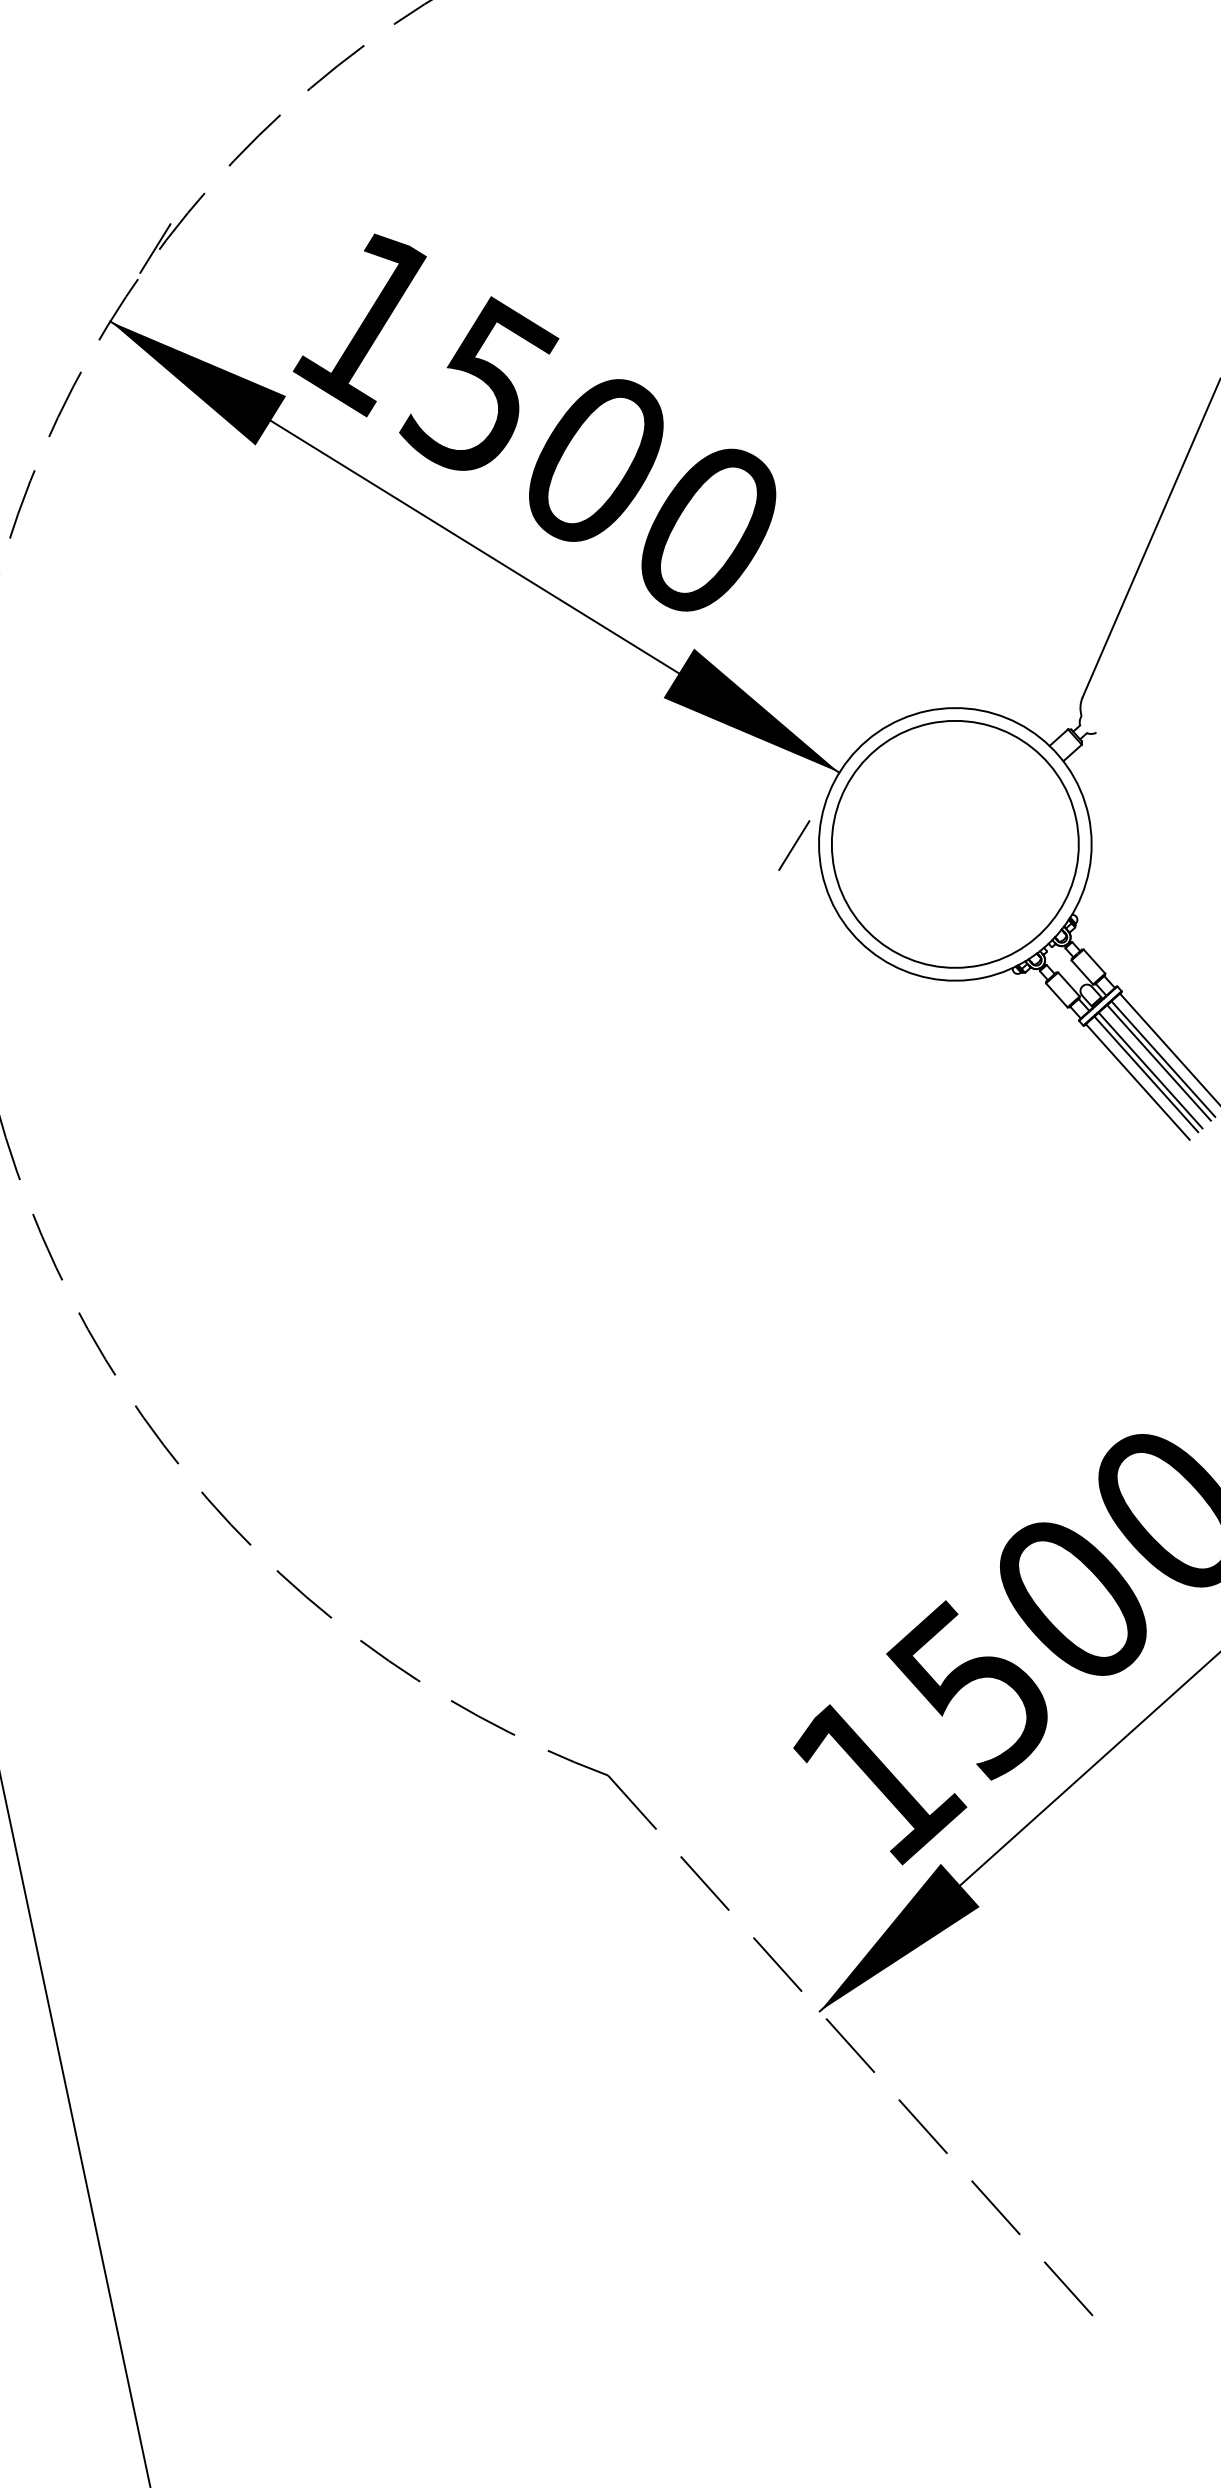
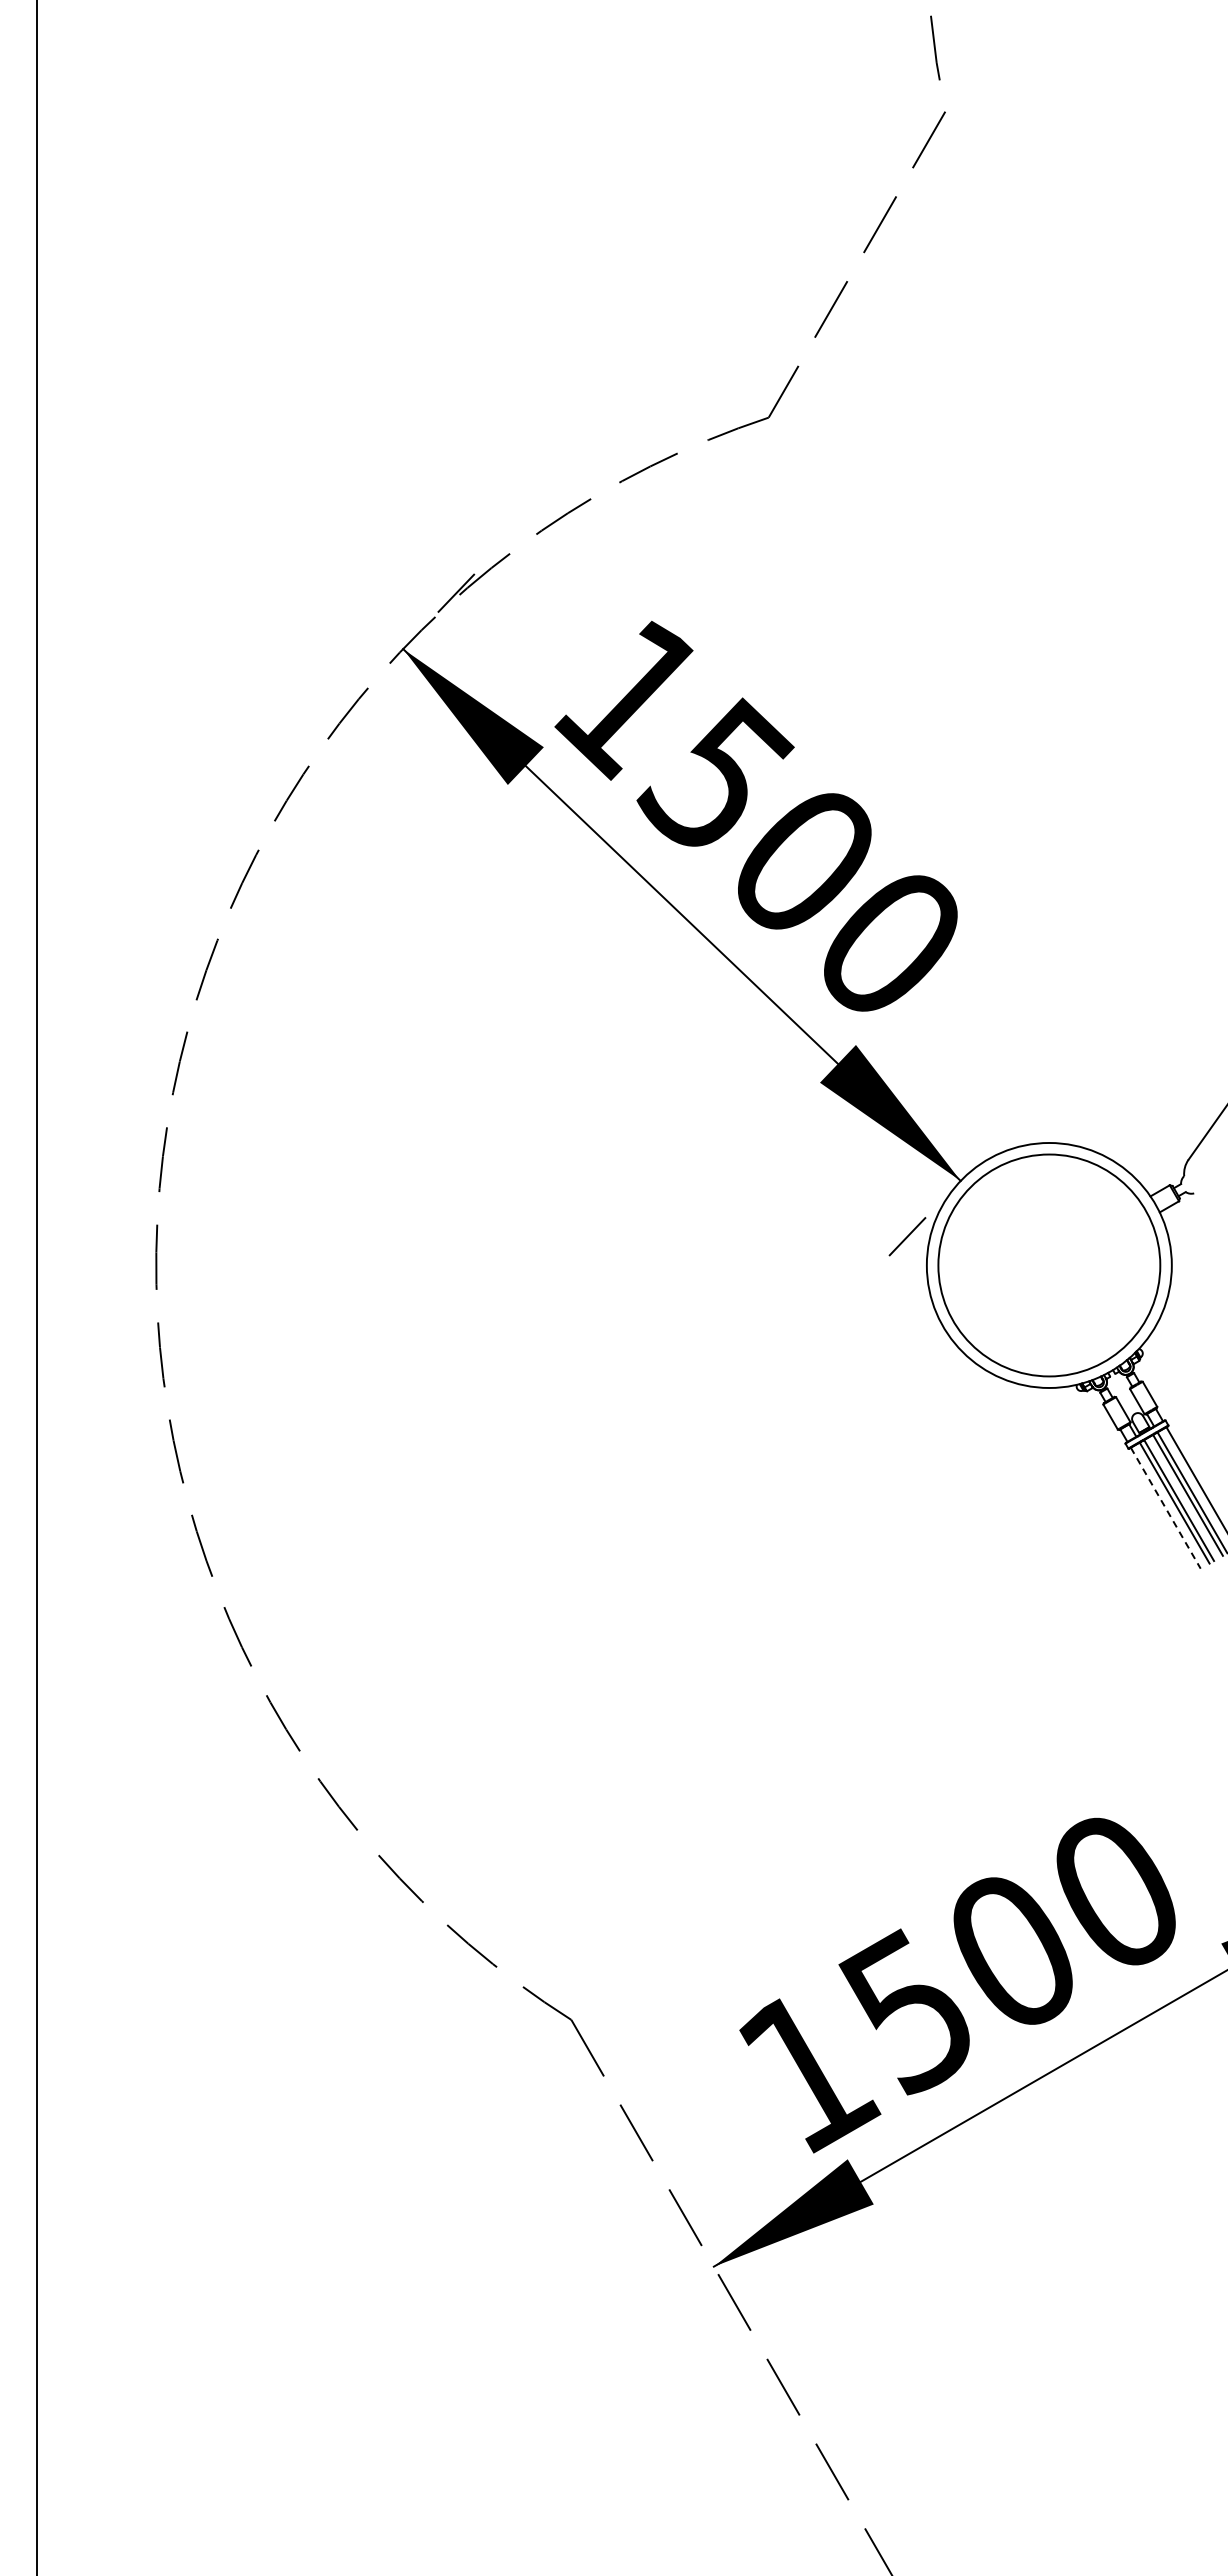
line: (1137, 1082) -> (1165, 1508), solid -> dashed

